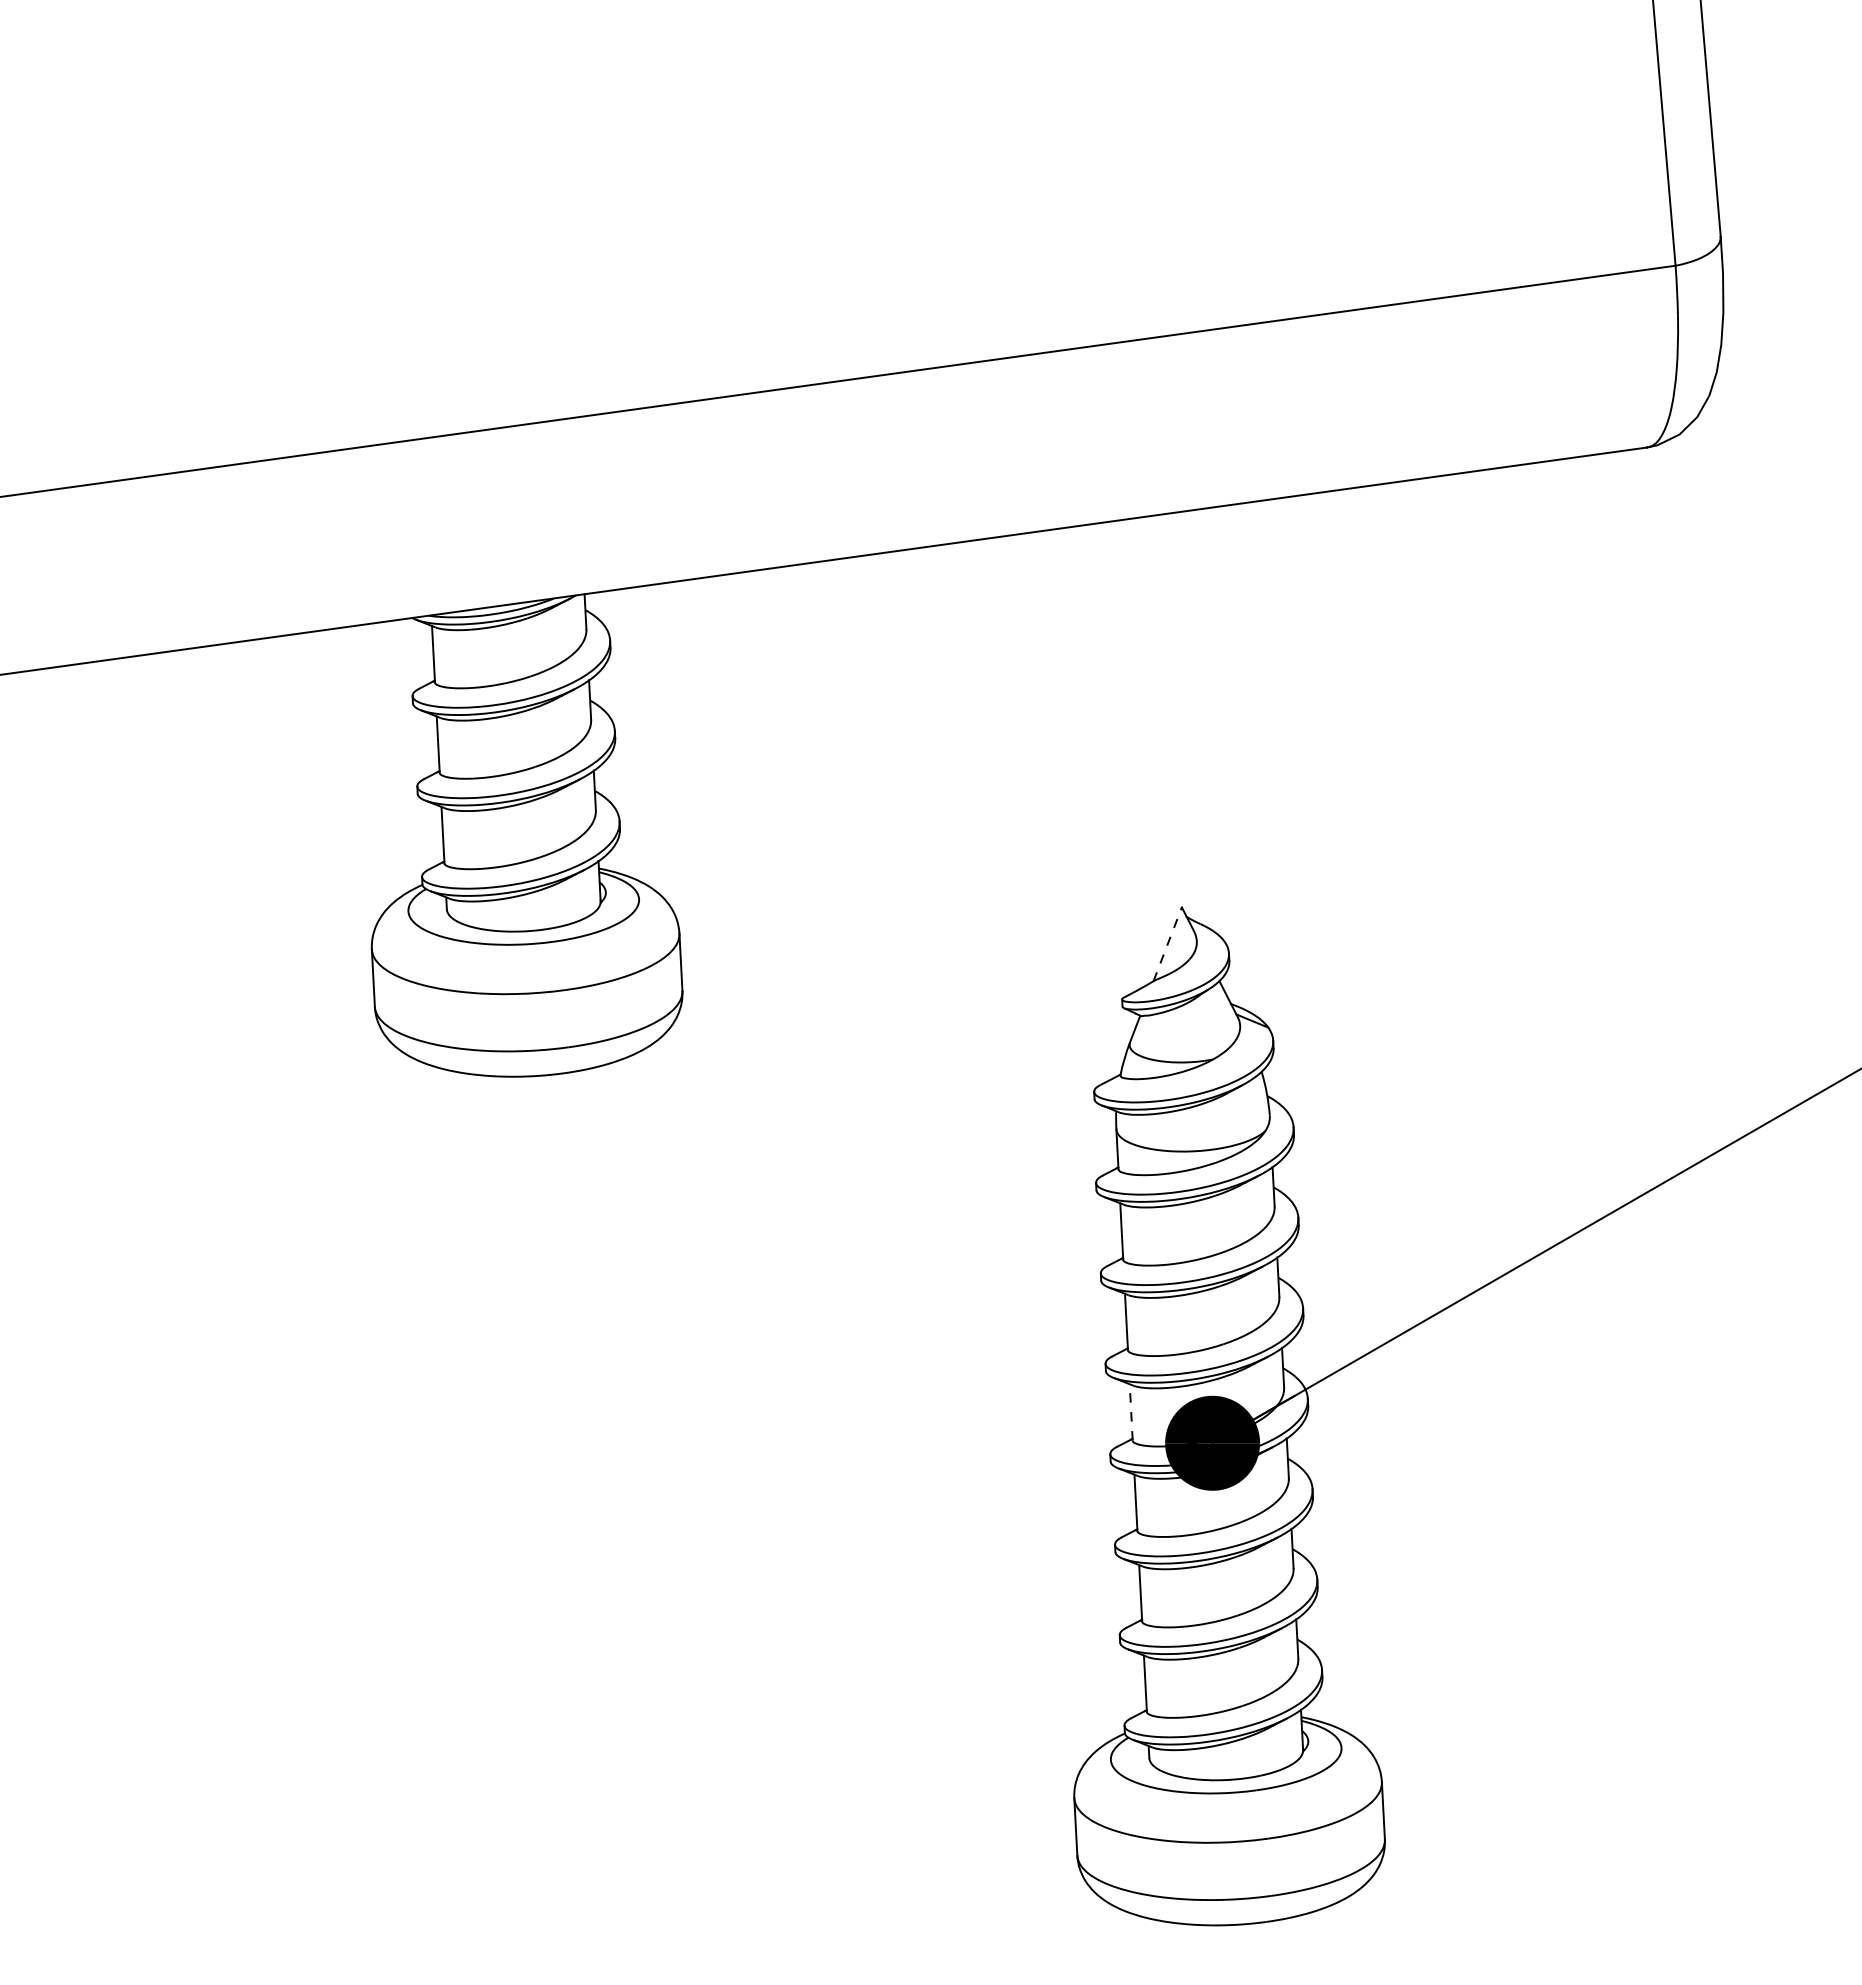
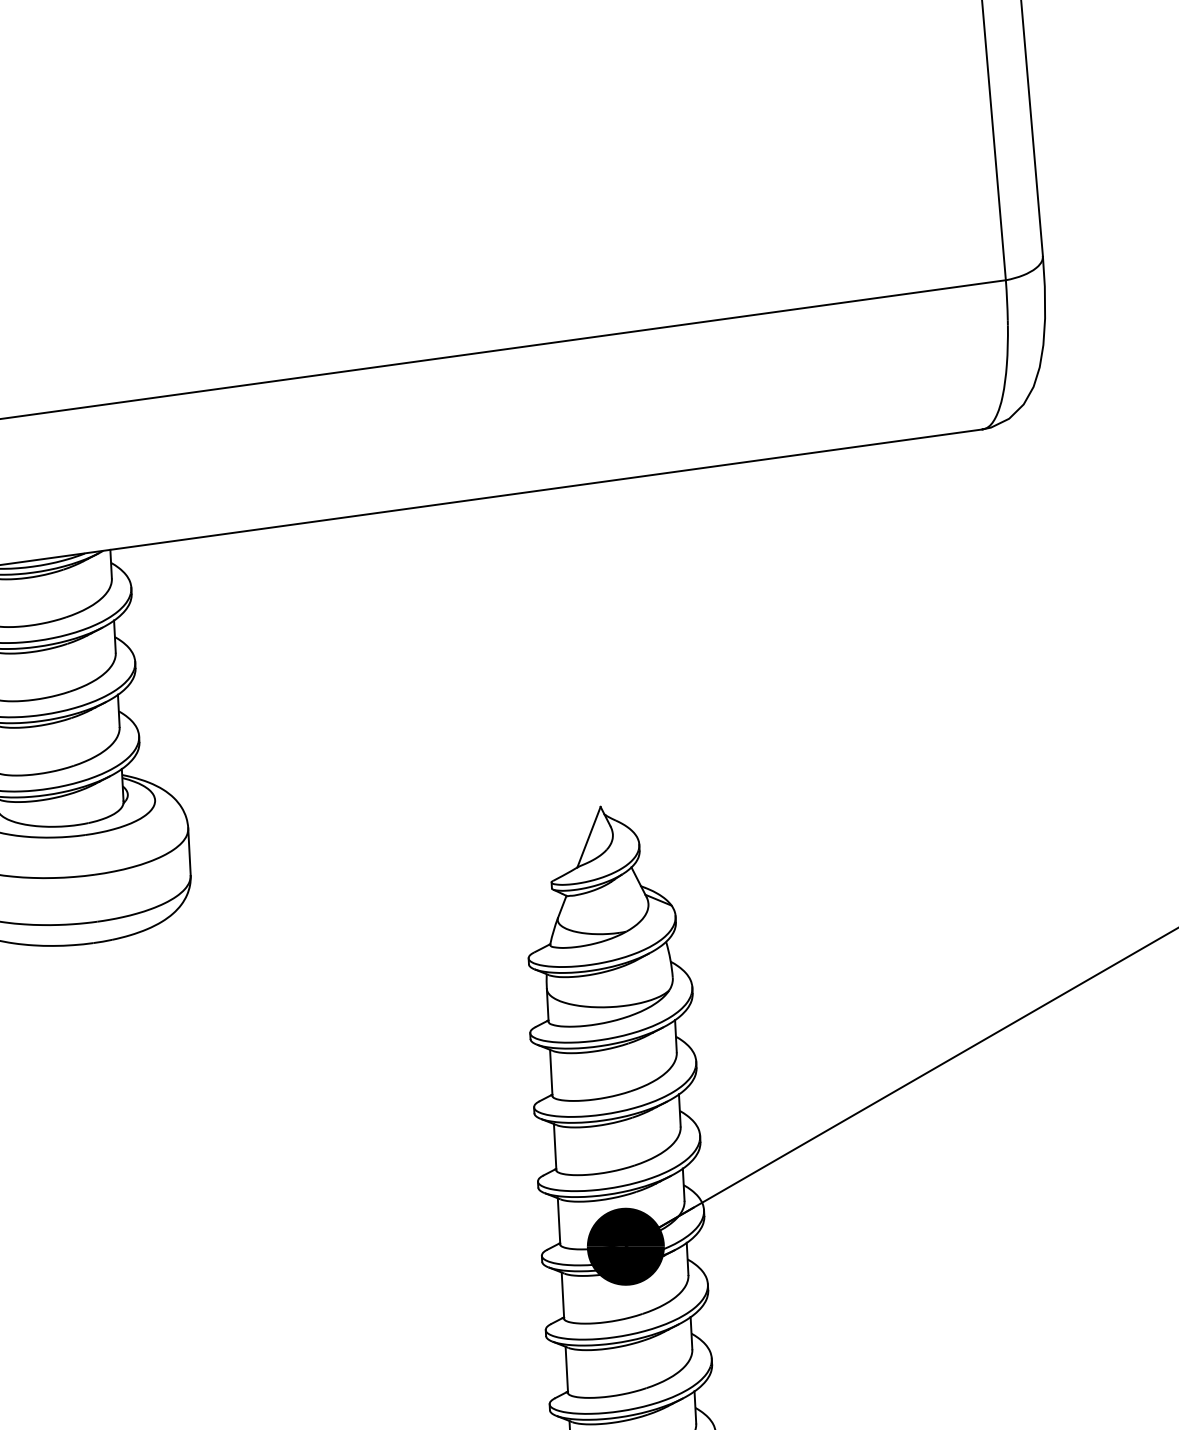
line: (1167, 944) -> (588, 837), dashed -> solid
line: (1131, 1411) -> (559, 1220), dashed -> solid

